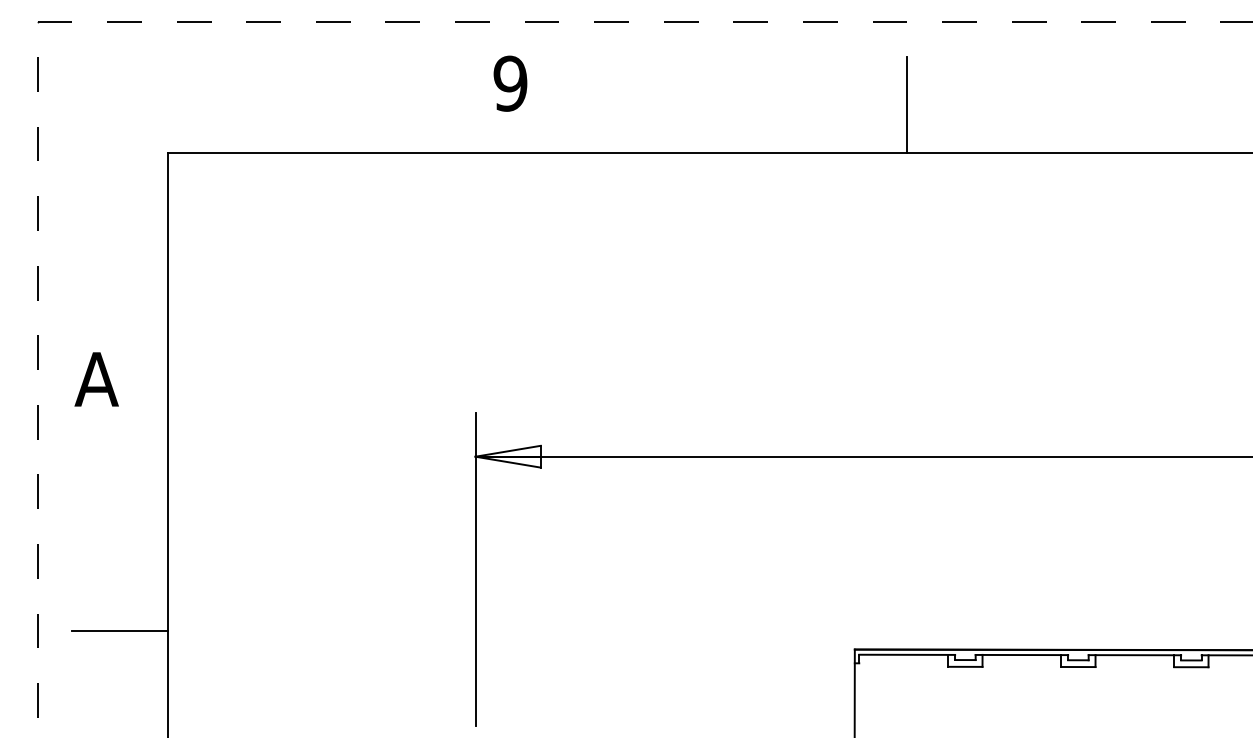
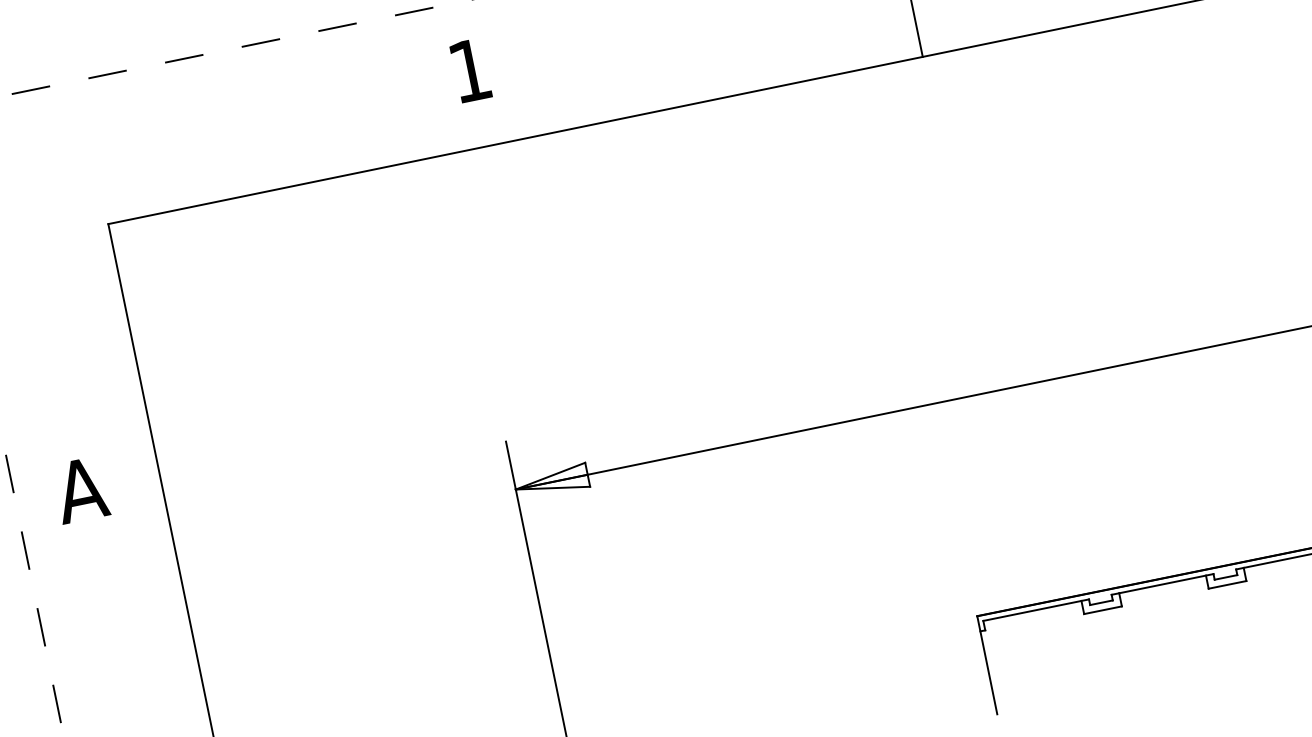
text: (510, 83) -> (469, 70), 9 -> 1

